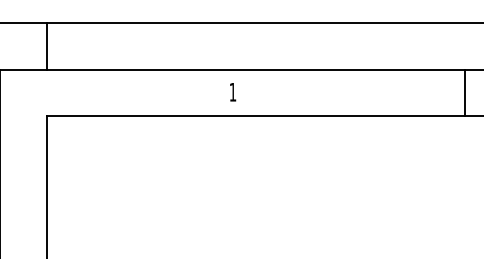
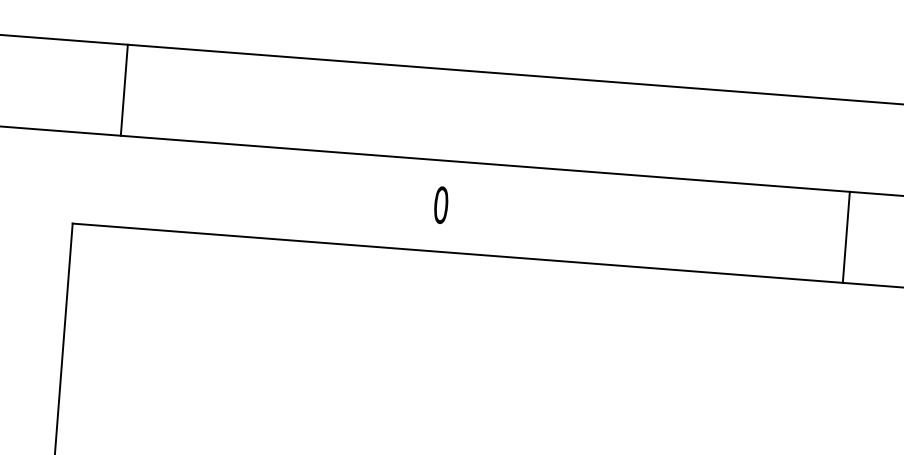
line: (46, 46) -> (123, 90), moved
text: (232, 91) -> (440, 203), 1 -> 0
line: (464, 92) -> (845, 236), moved

